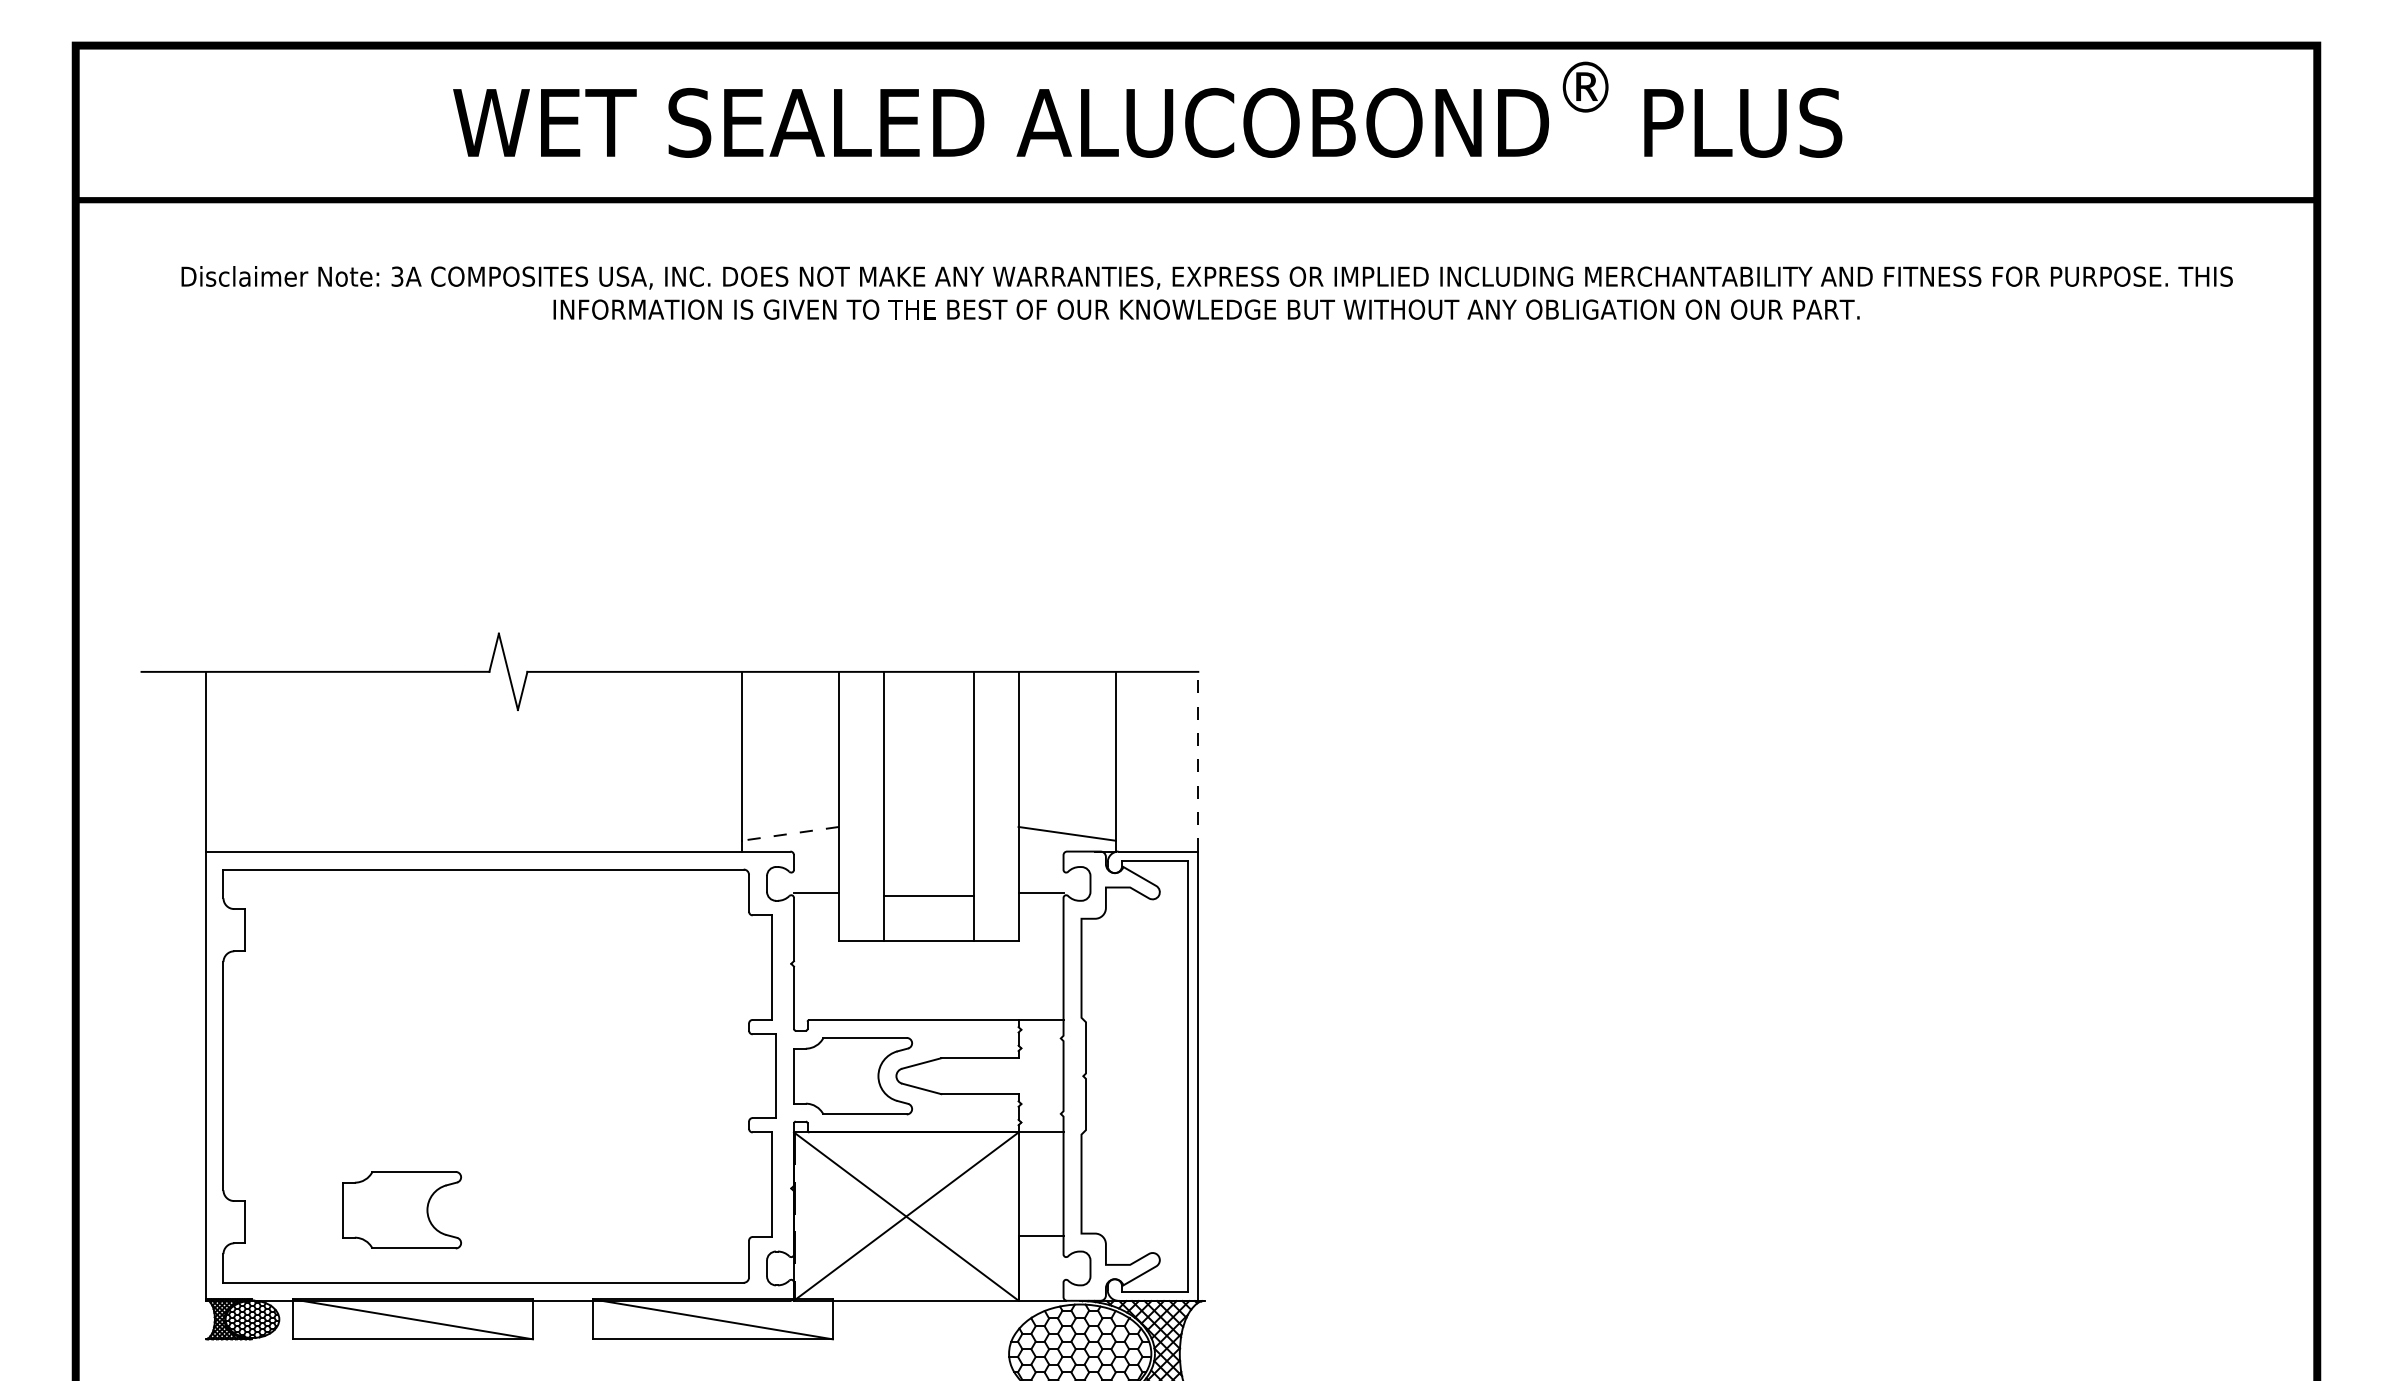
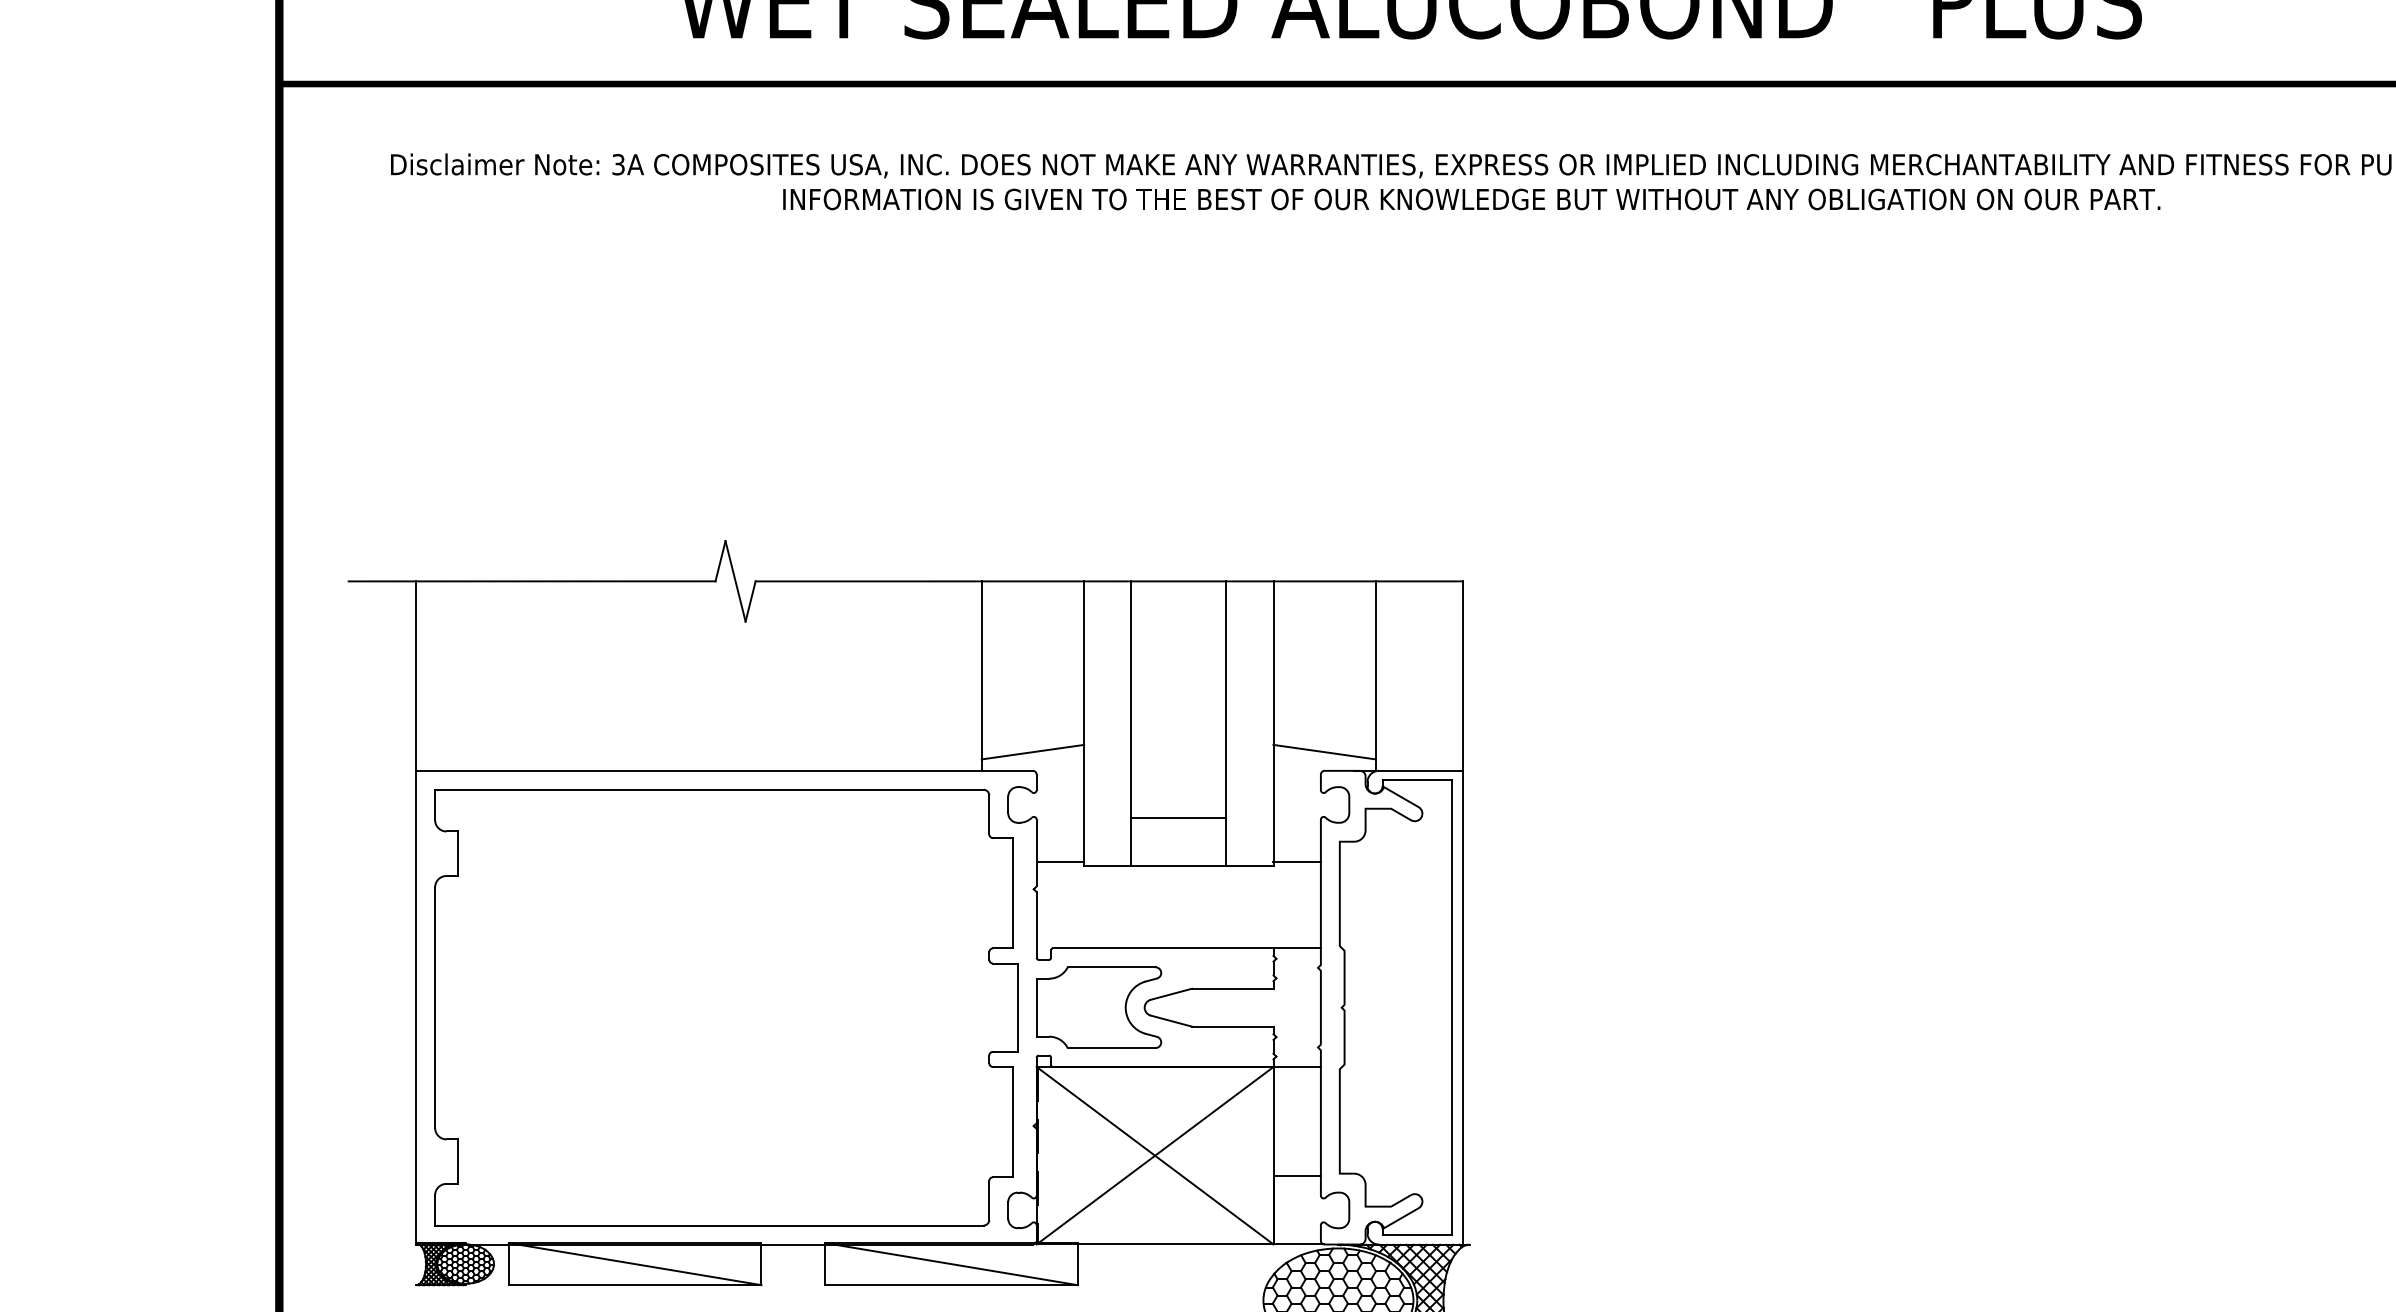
line: (1198, 761) -> (1463, 675), dashed -> solid
line: (789, 833) -> (1031, 751), dashed -> solid
line: (816, 892) -> (1060, 861), moved
line: (1040, 892) -> (1296, 861), moved
part: (401, 1210) -> (622, 1149), removed

